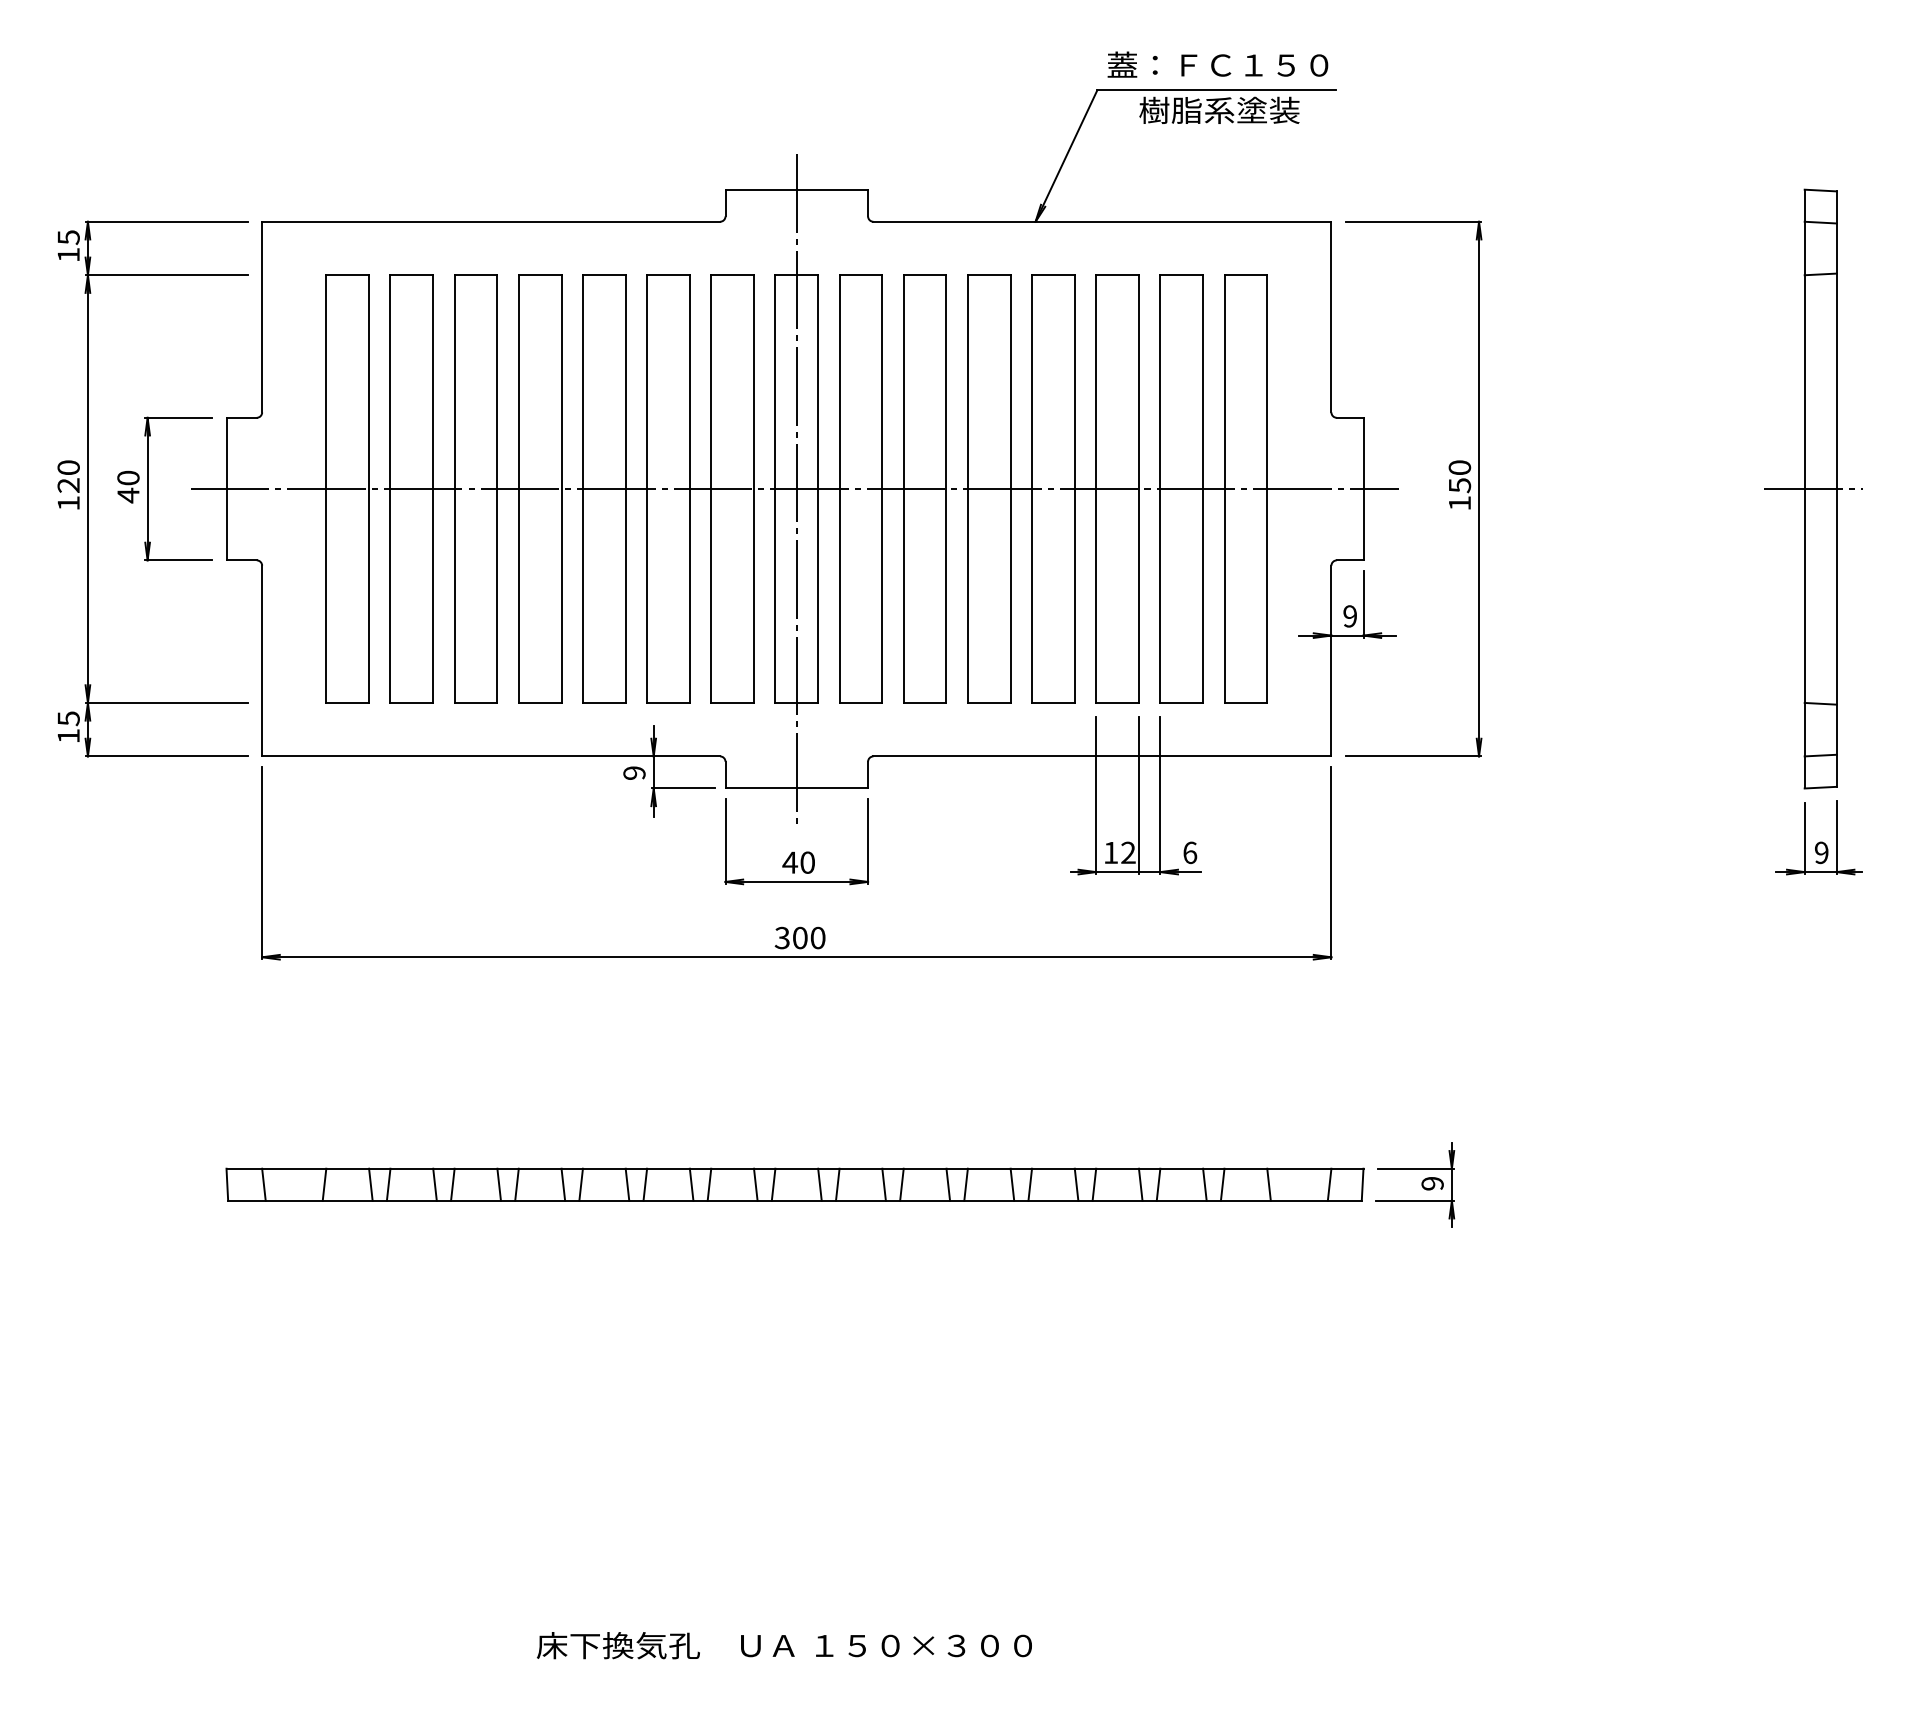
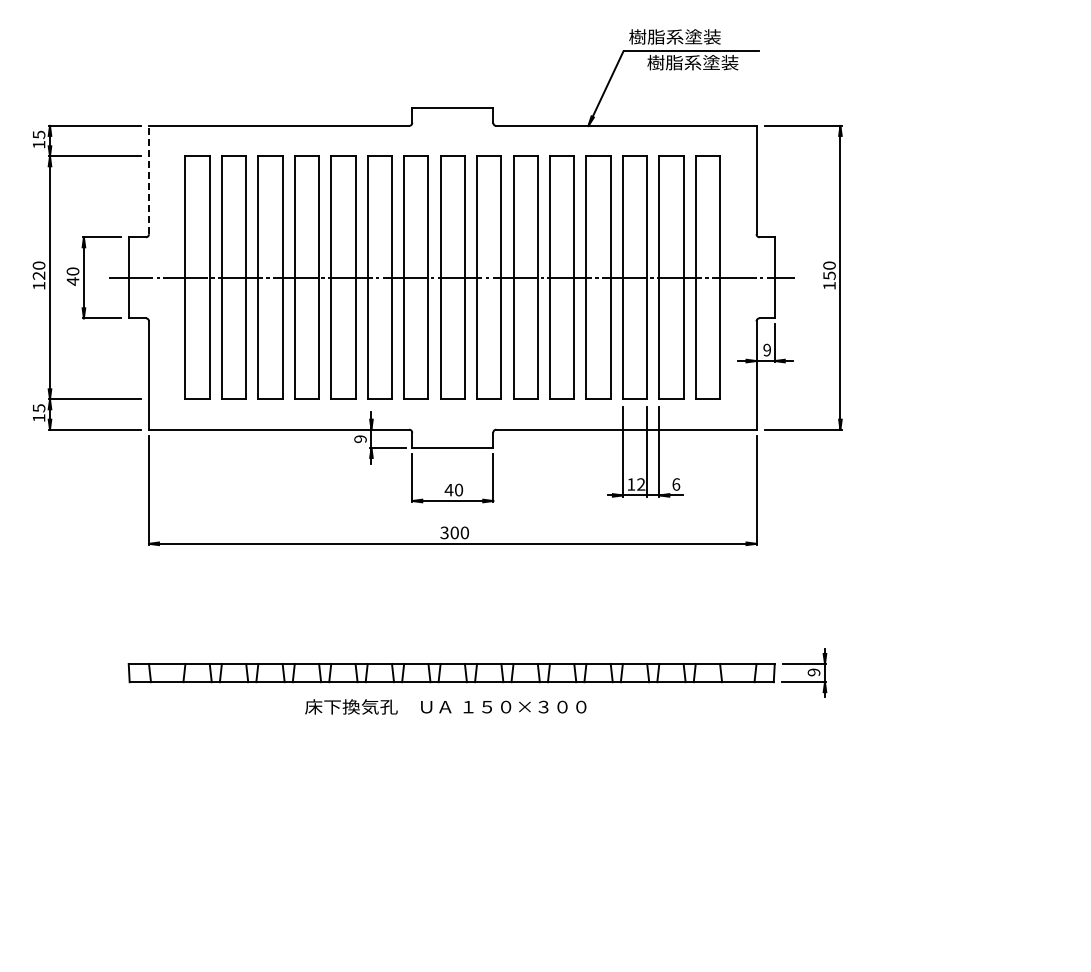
text: (1216, 64) -> (691, 36), 蓋：ＦＣ１５０ -> 樹脂系塗装
line: (263, 316) -> (149, 179), solid -> dashed
line: (796, 488) -> (452, 277), removed
part: (1813, 530) -> (1030, 301), removed
text: (784, 1644) -> (445, 706), moved

